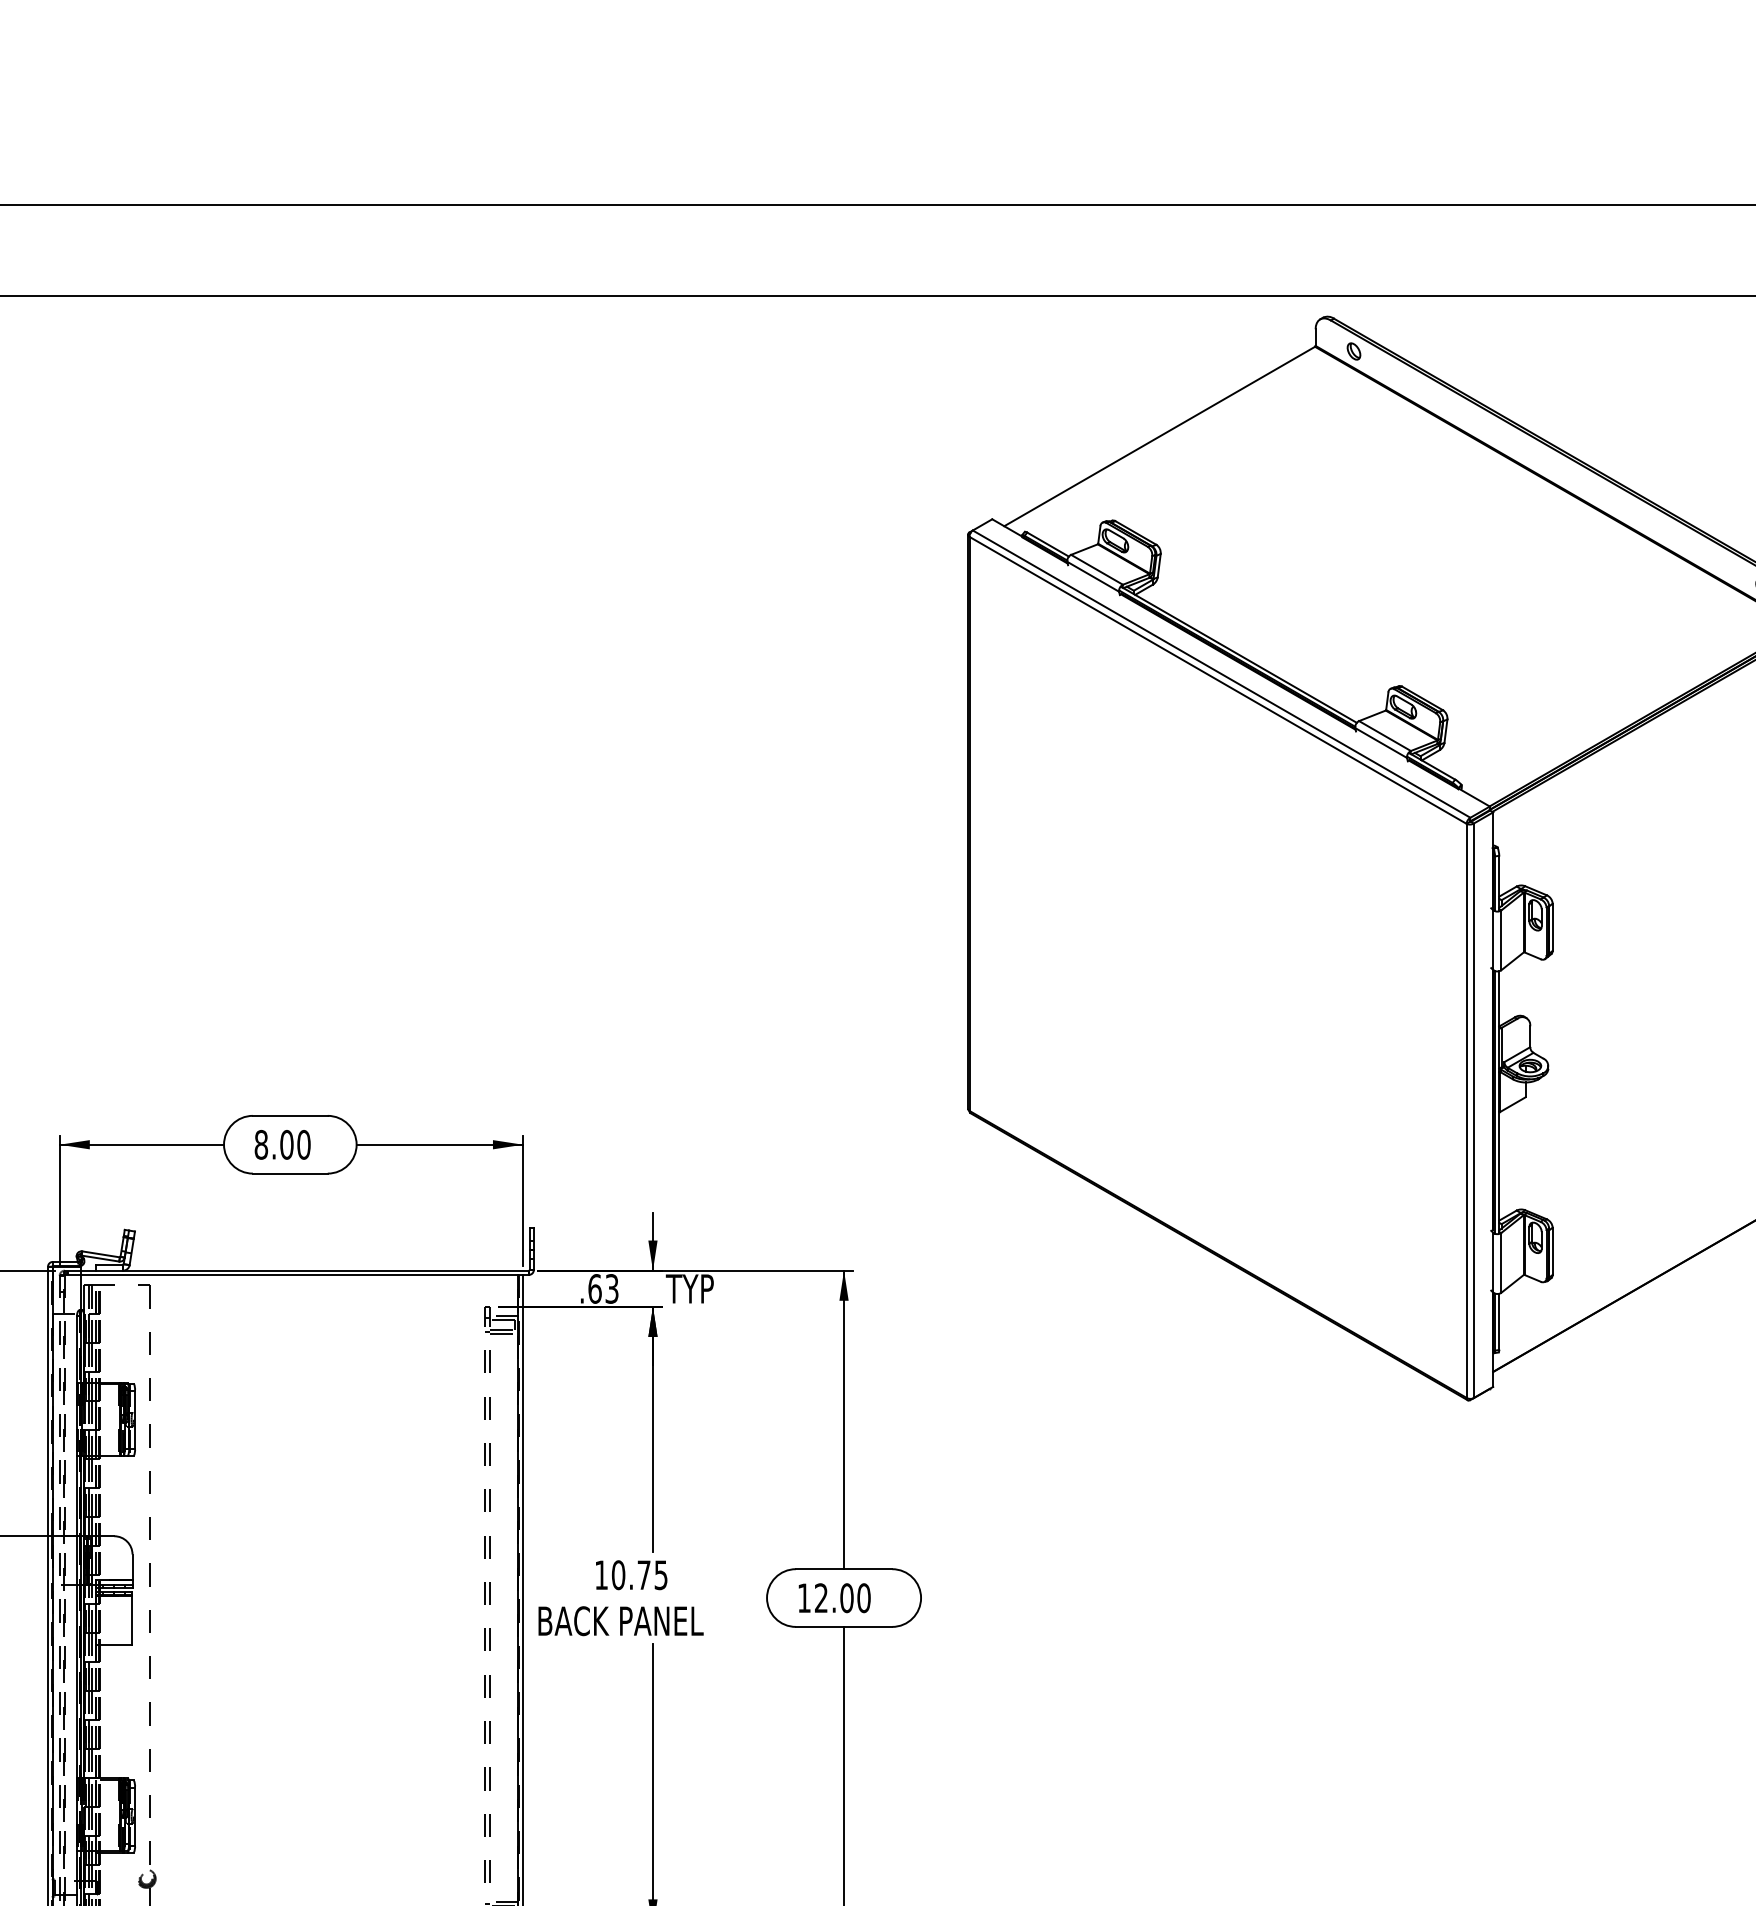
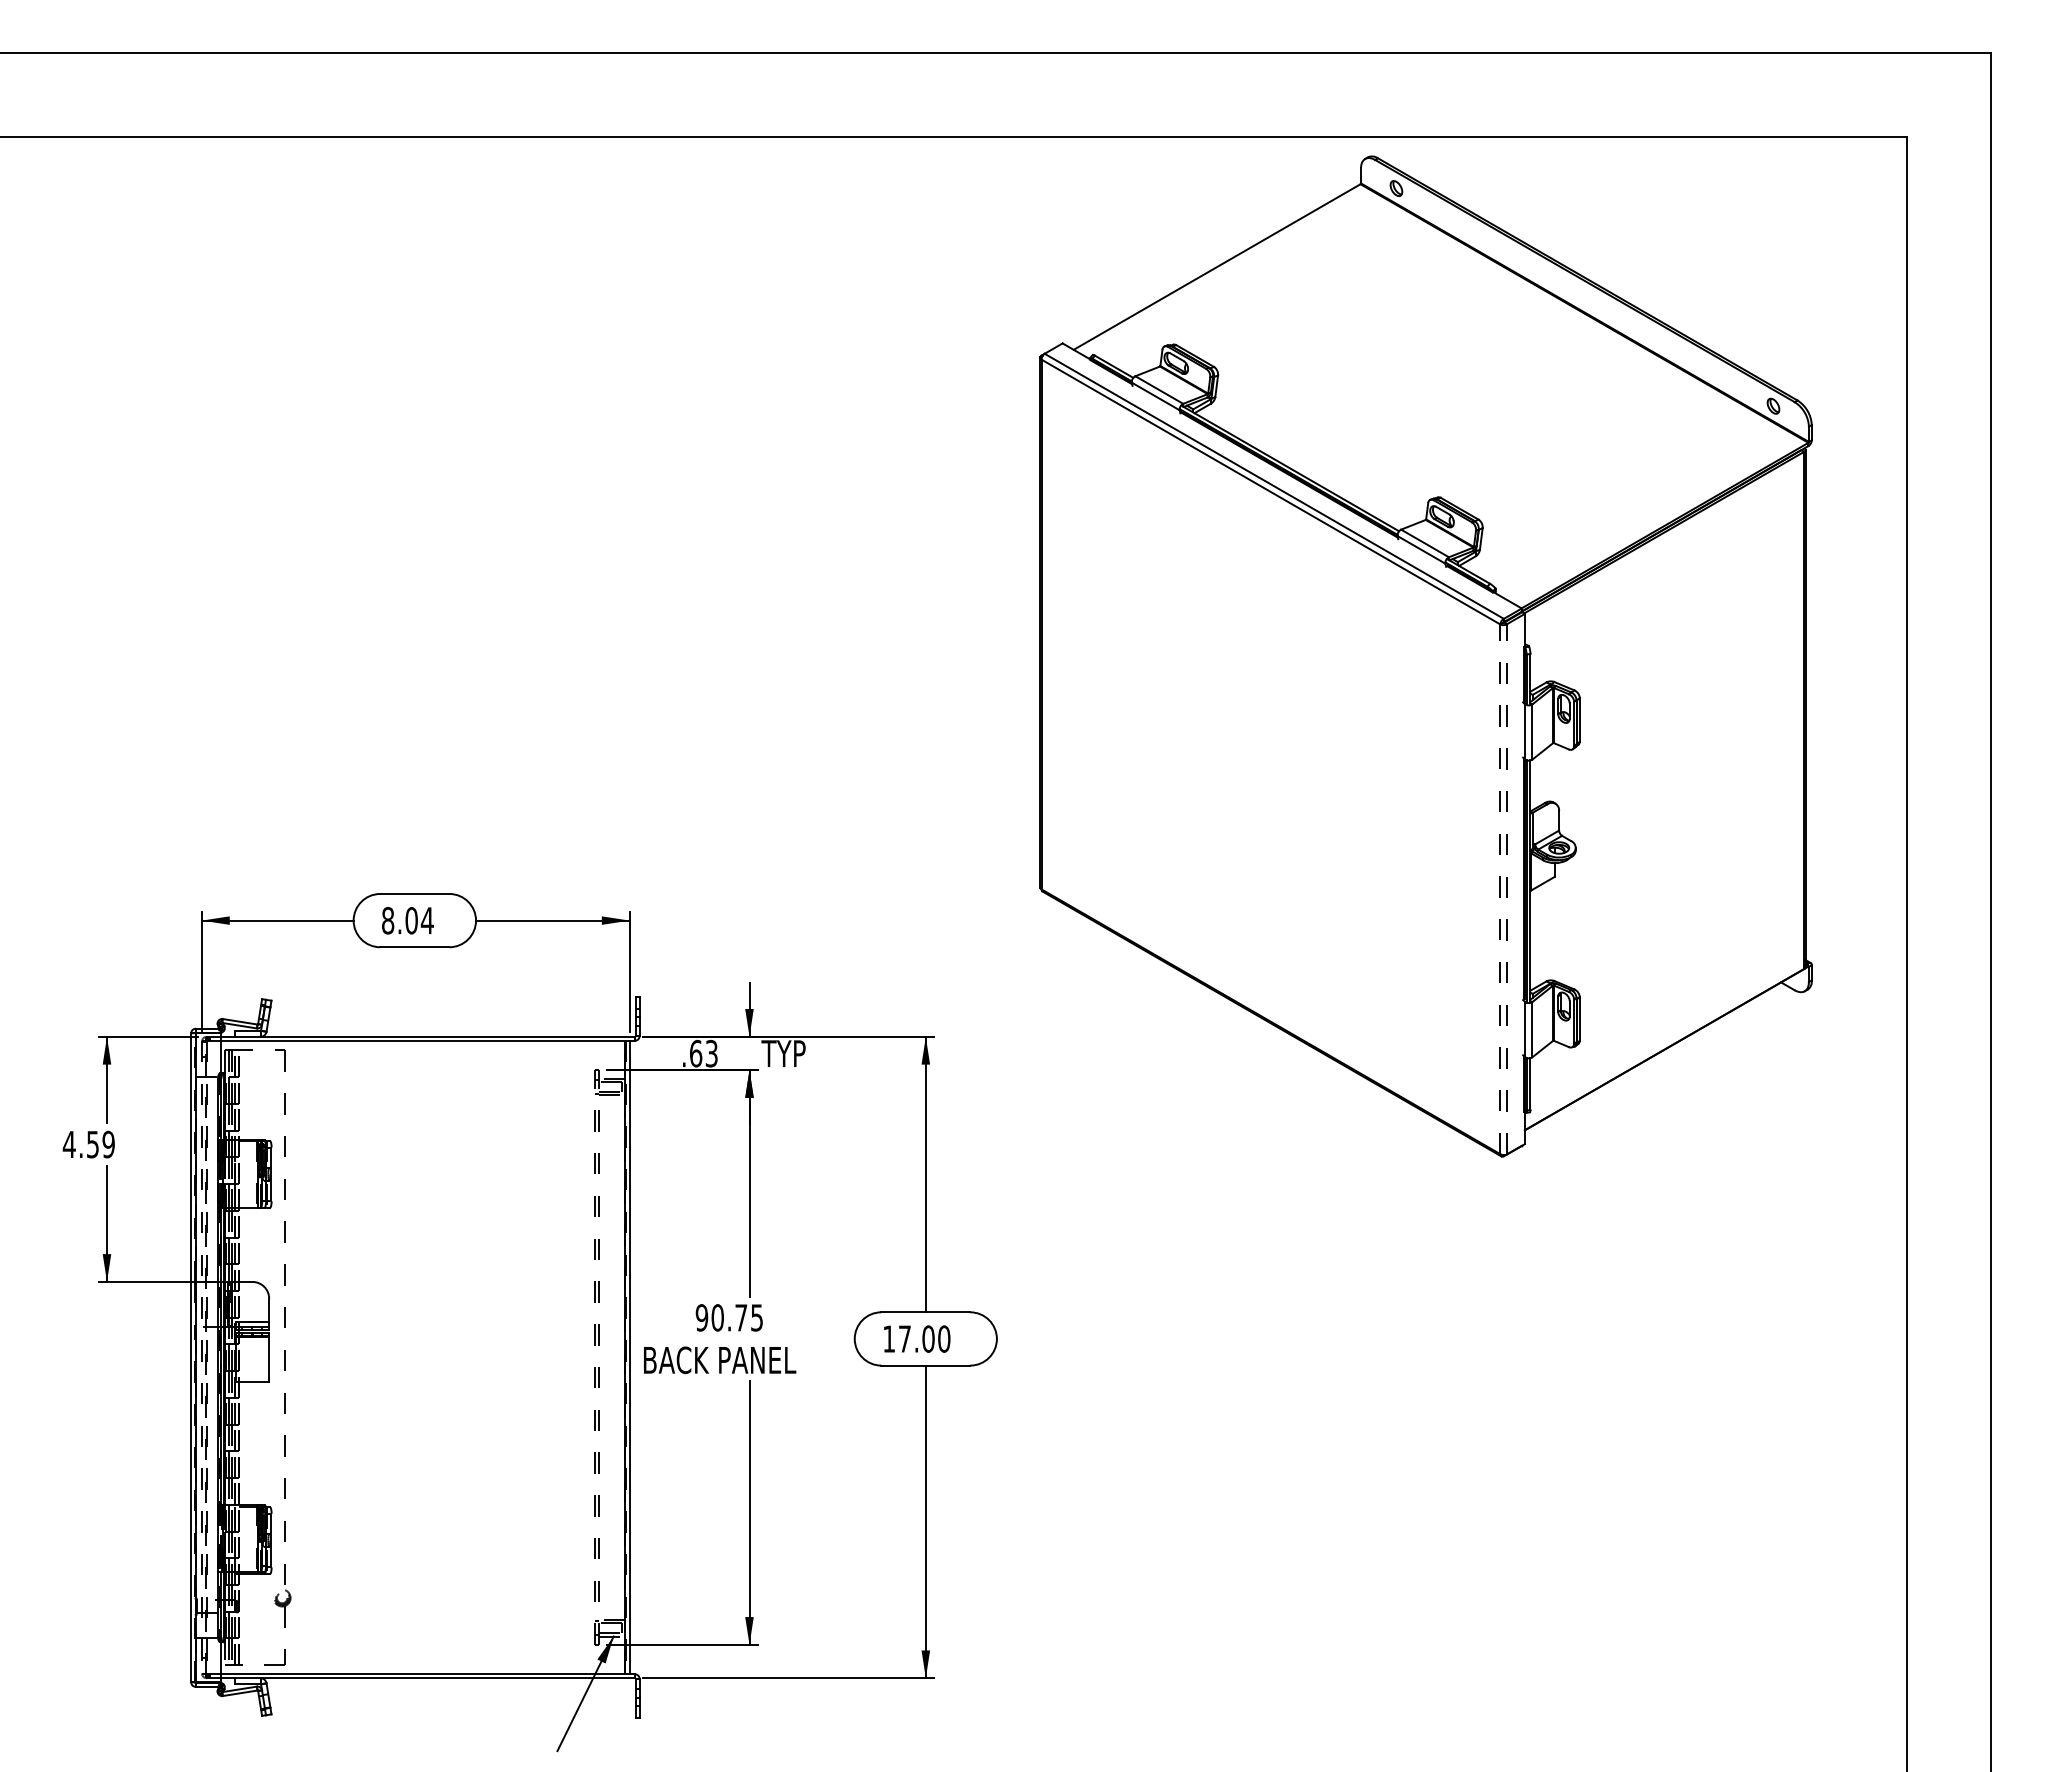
line: (1473, 1109) -> (1506, 888), solid -> dashed
line: (1466, 1111) -> (1500, 889), solid -> dashed
text: (302, 1144) -> (426, 920), 8.00 -> 8.04
text: (600, 1574) -> (701, 1317), 10.75 -> 90.75
text: (820, 1597) -> (904, 1338), 12.00 -> 17.00

